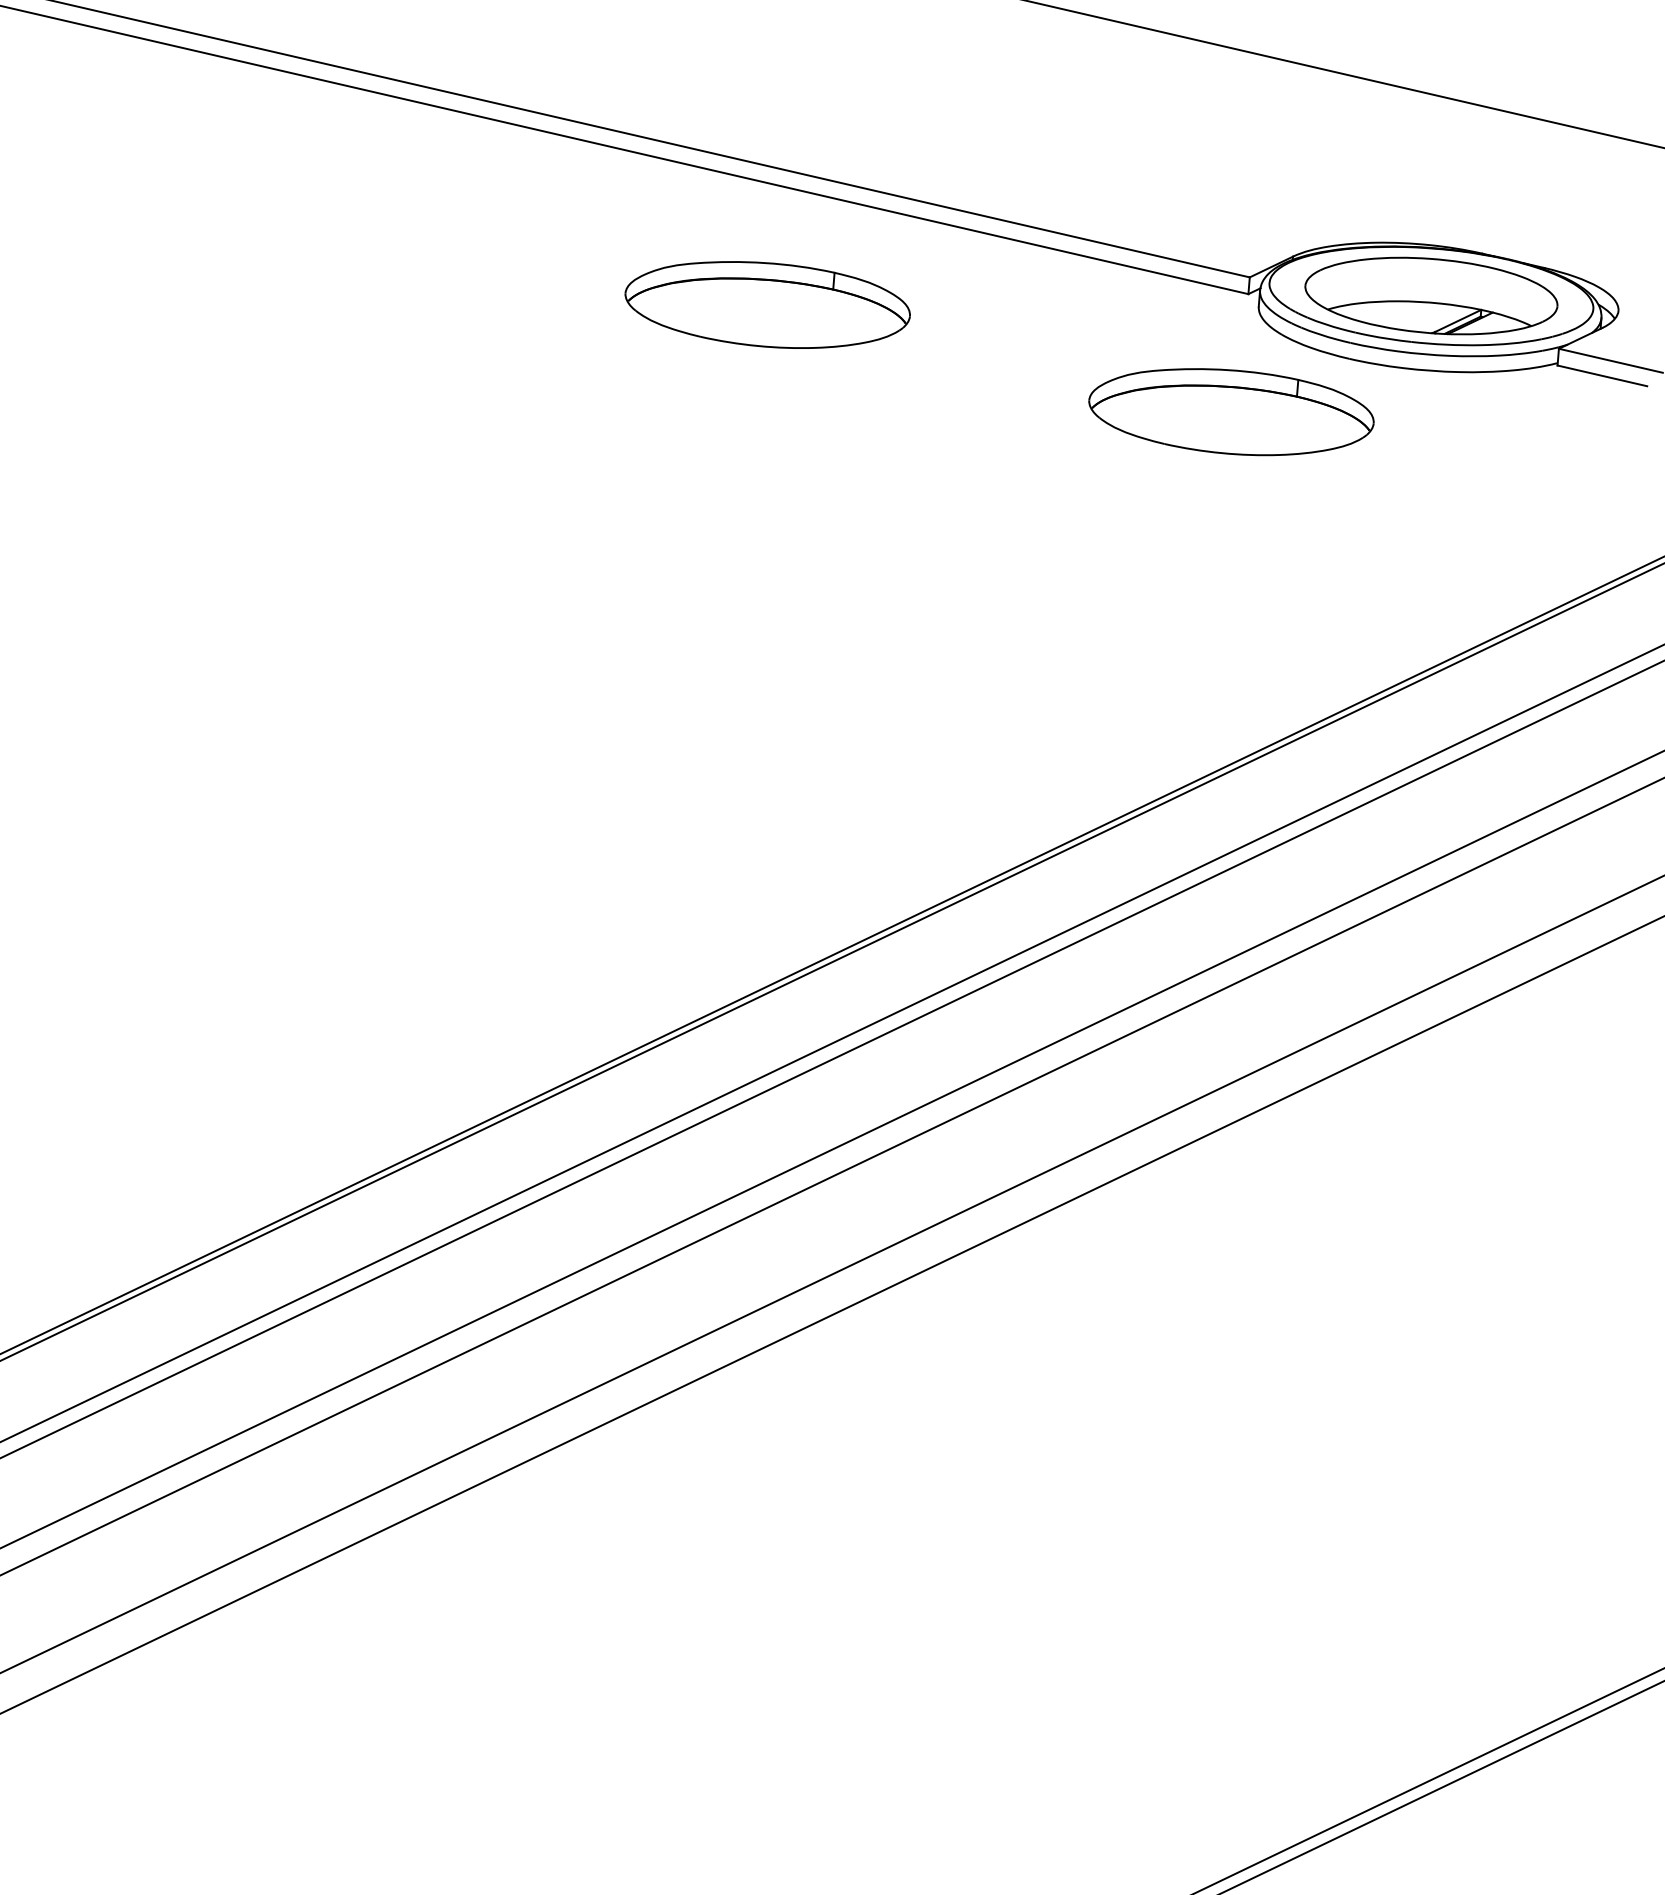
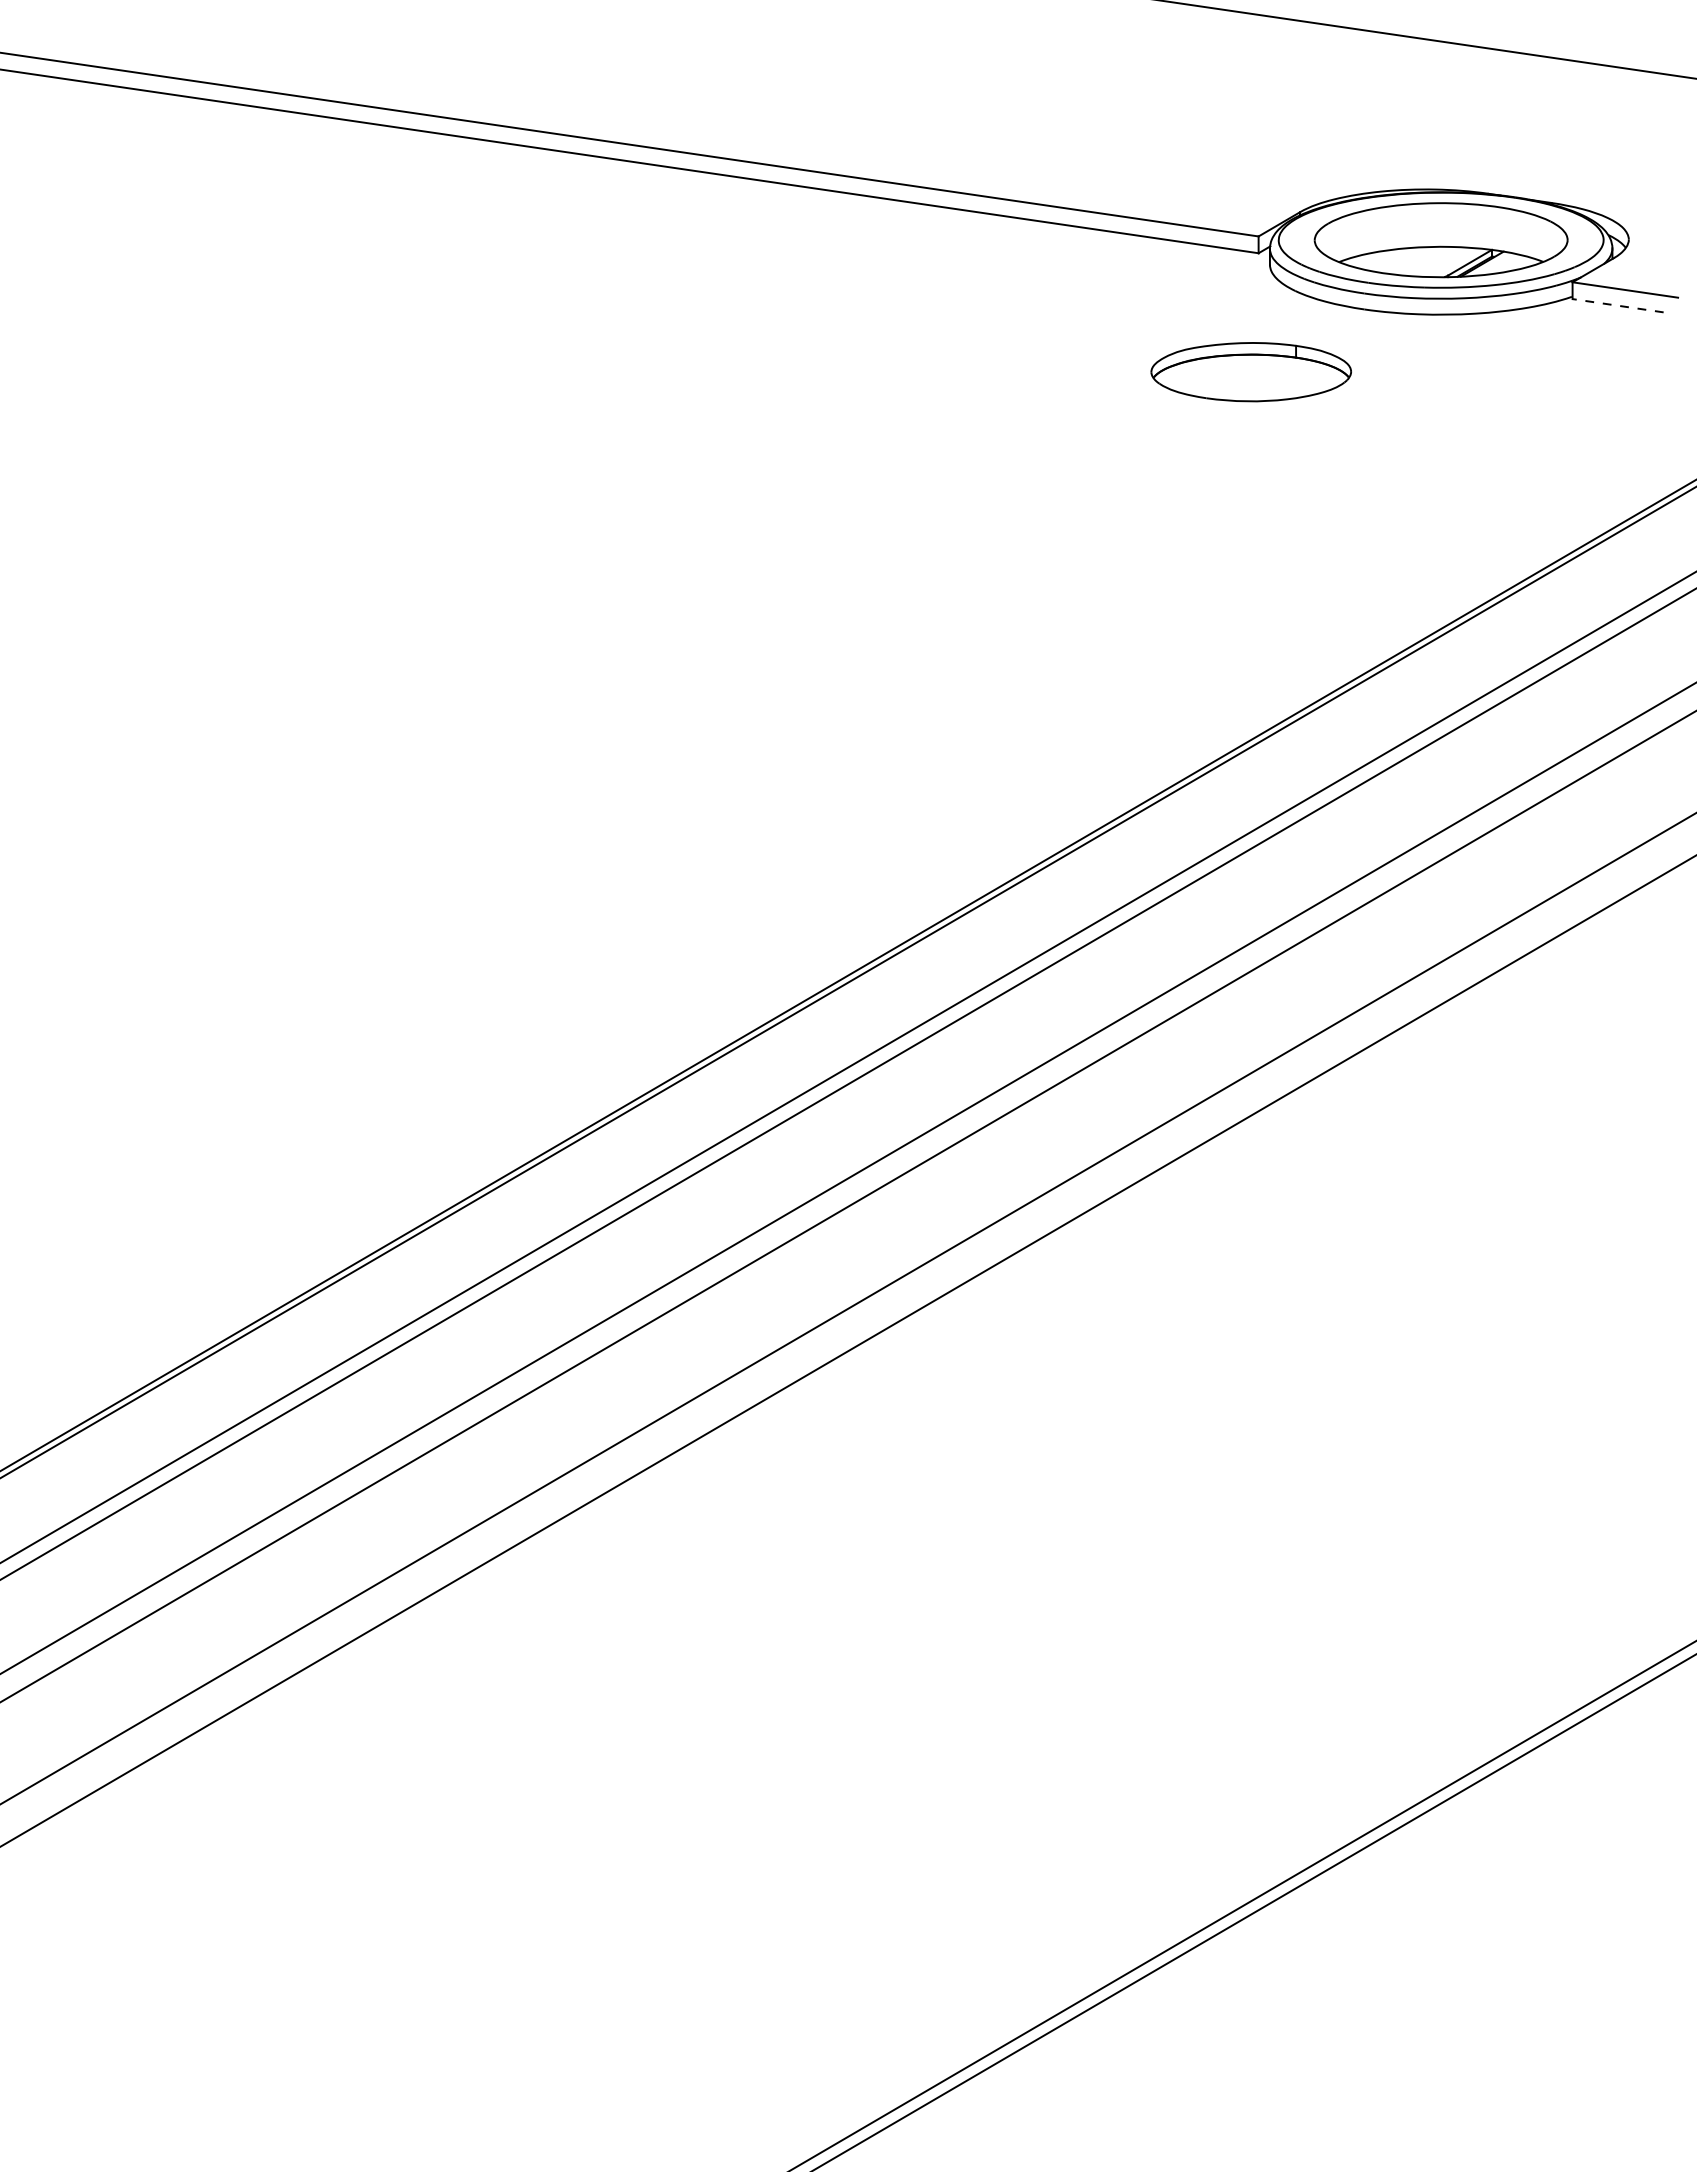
part: (766, 304) -> (779, 303), removed
line: (1602, 375) -> (1618, 305), solid -> dashed
part: (1230, 411) -> (1250, 371), size x0.7

